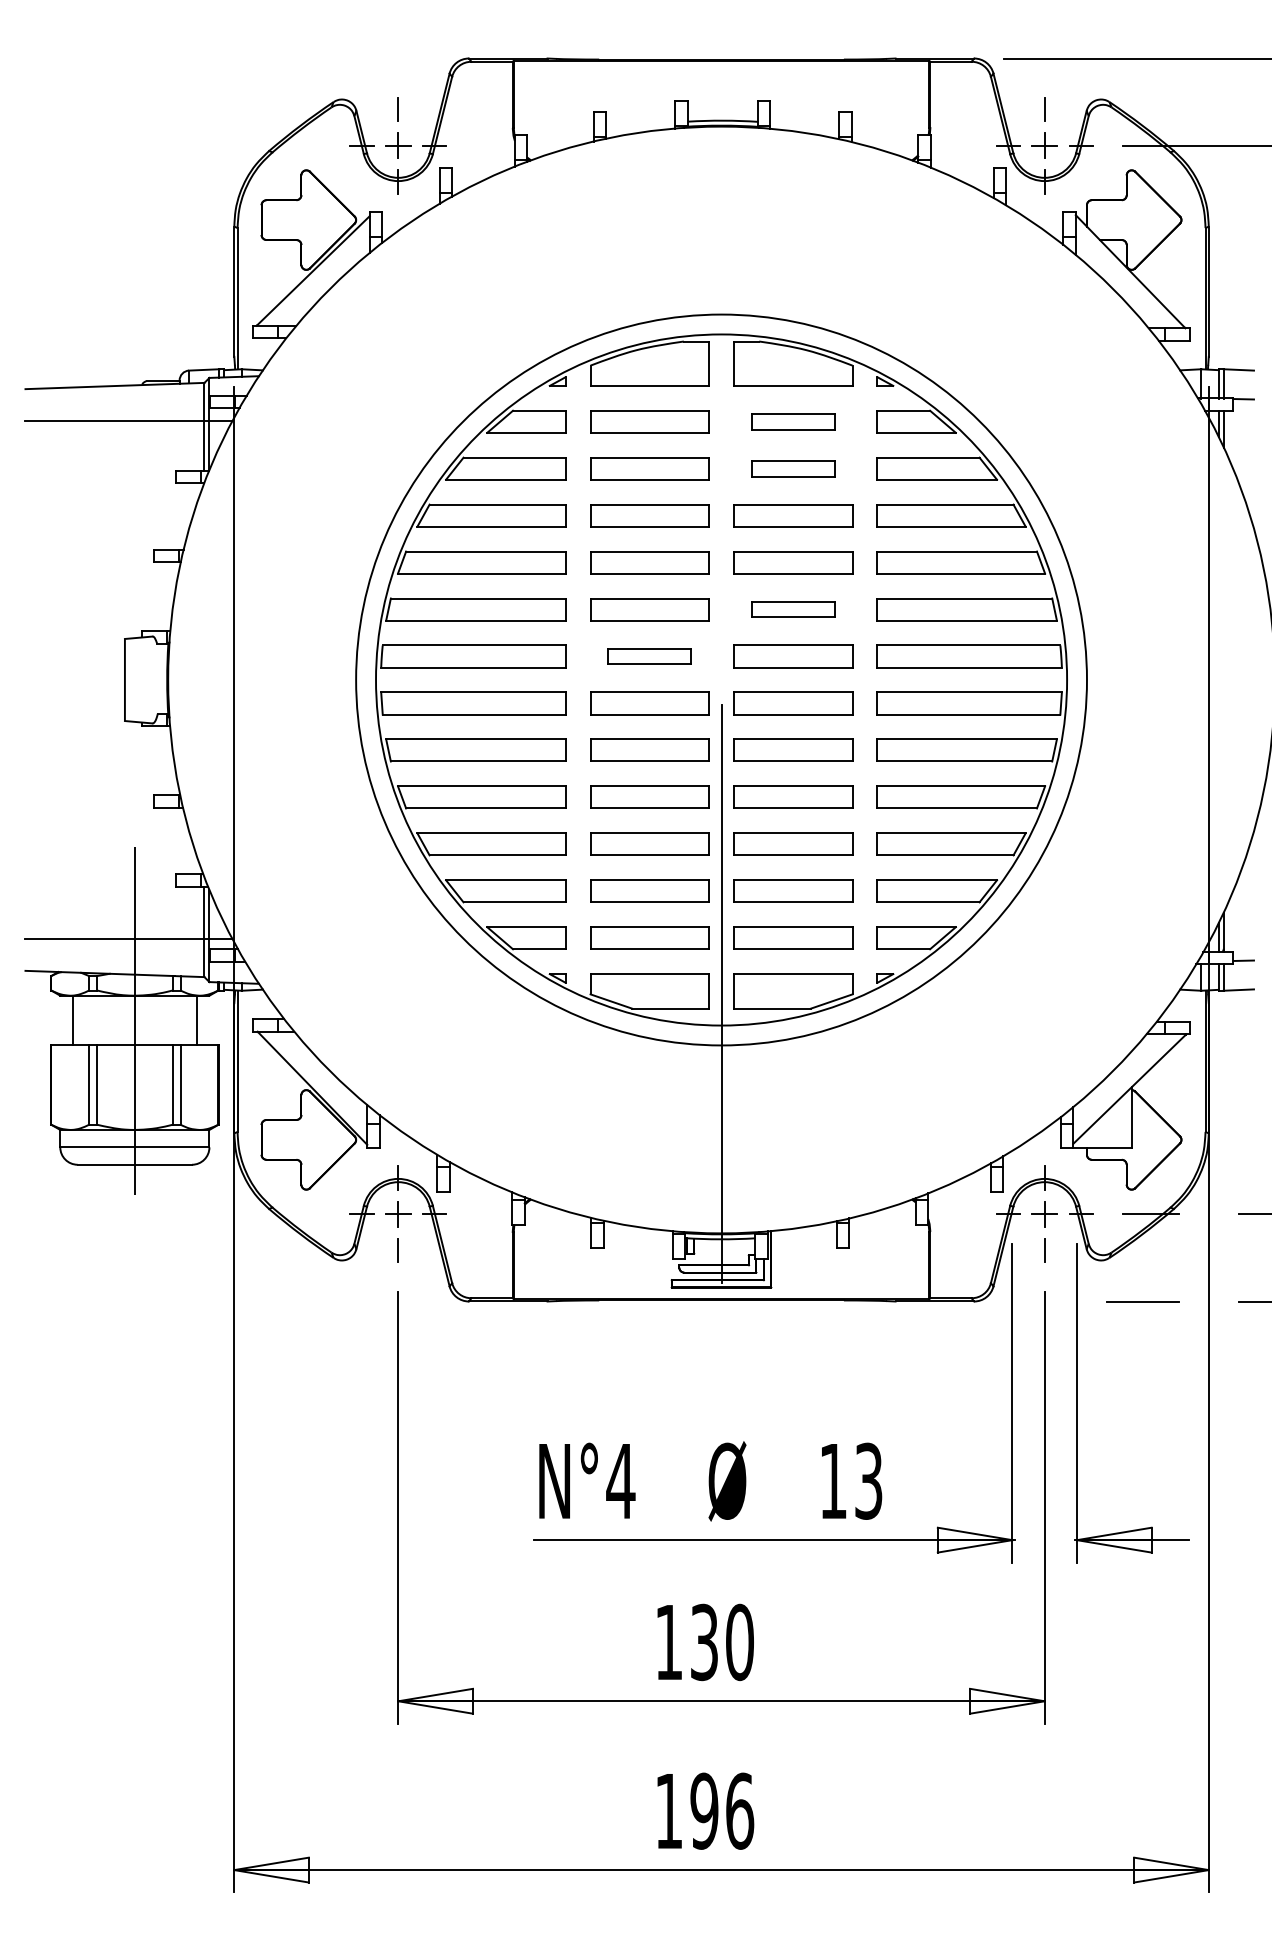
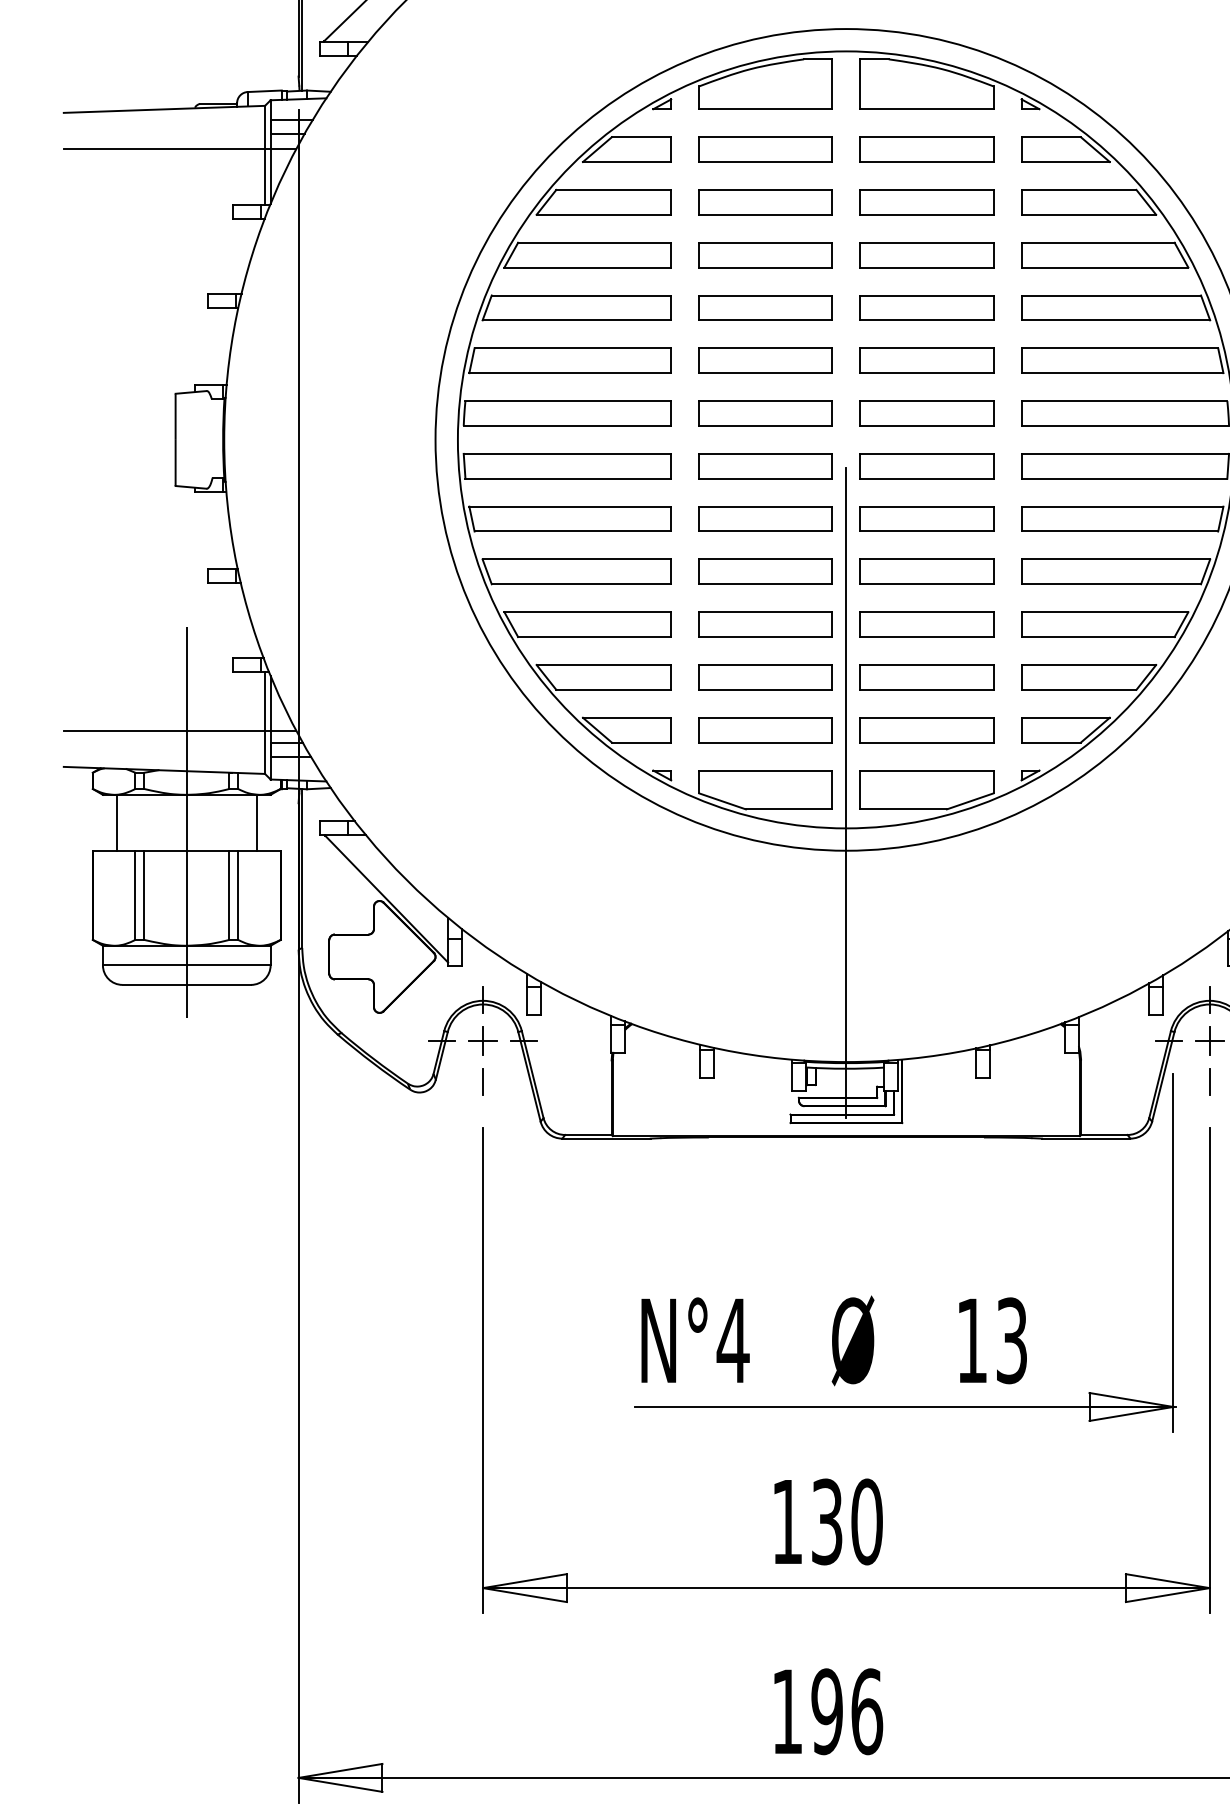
part: (793, 421) -> (927, 149), size x1.43
part: (793, 468) -> (927, 202), size x1.43
part: (793, 609) -> (927, 360), size x1.43
part: (649, 656) -> (765, 413), size x1.43

